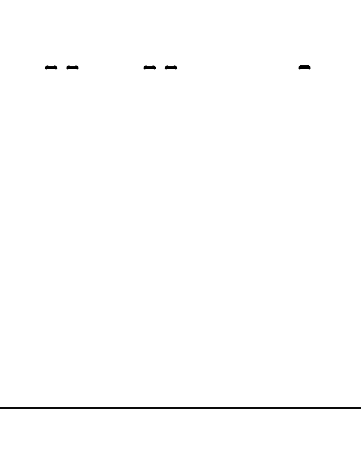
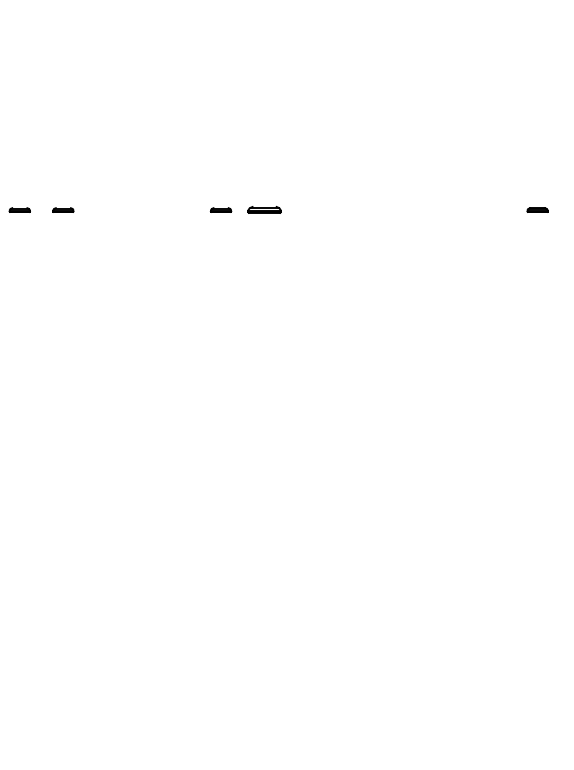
part: (170, 67) -> (263, 210), size x1.6

